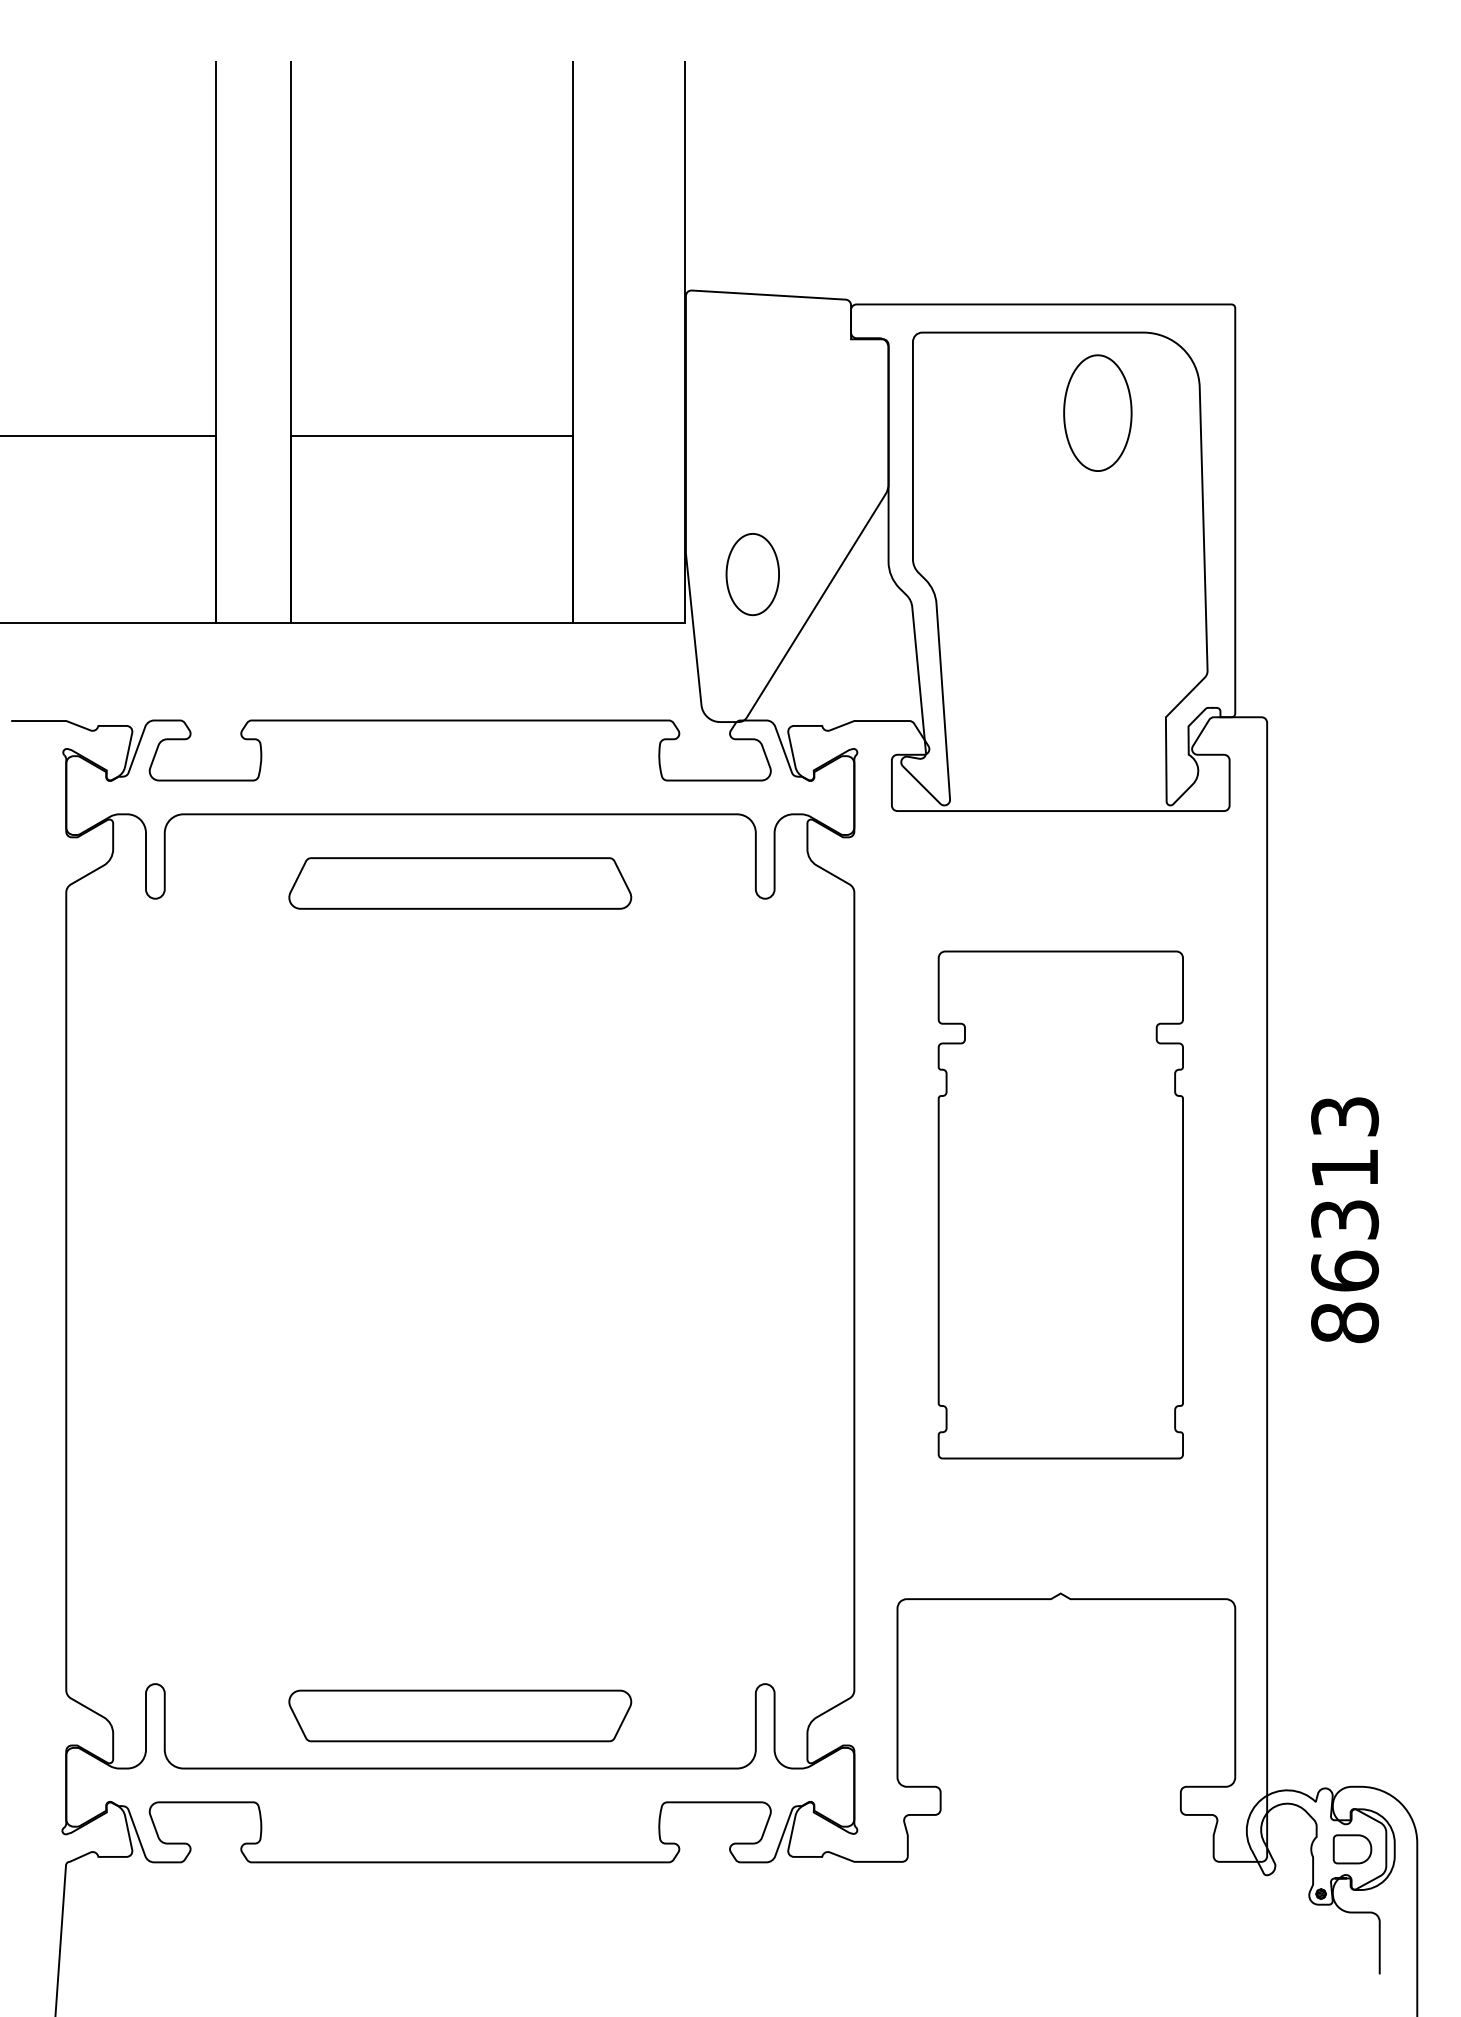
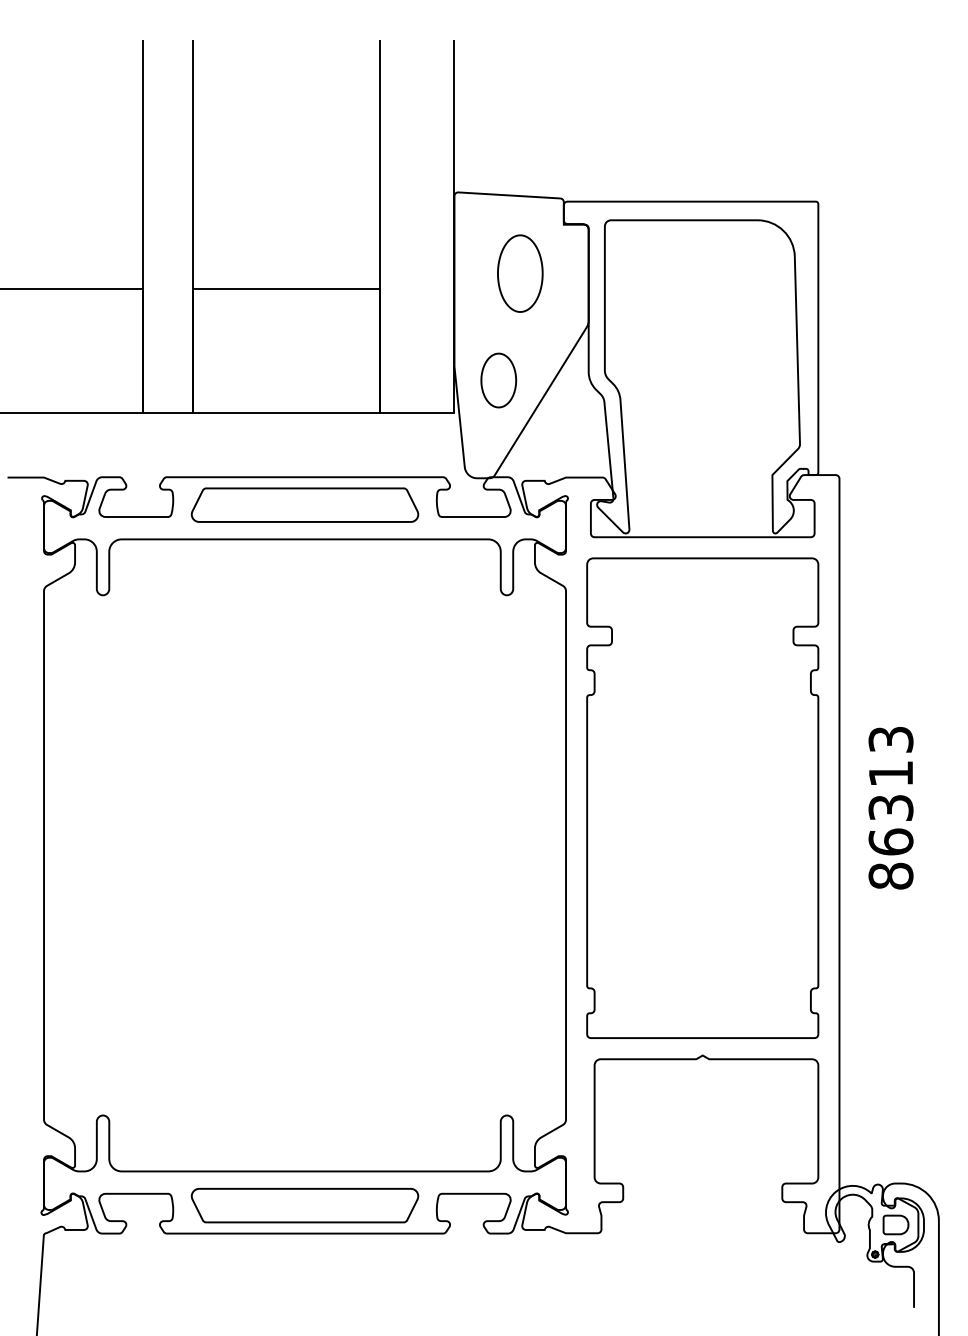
part: (1098, 412) -> (520, 273), moved
part: (459, 882) -> (304, 504), moved
part: (1060, 1204) -> (702, 797), size x1.43
part: (459, 1715) -> (304, 1205), moved

